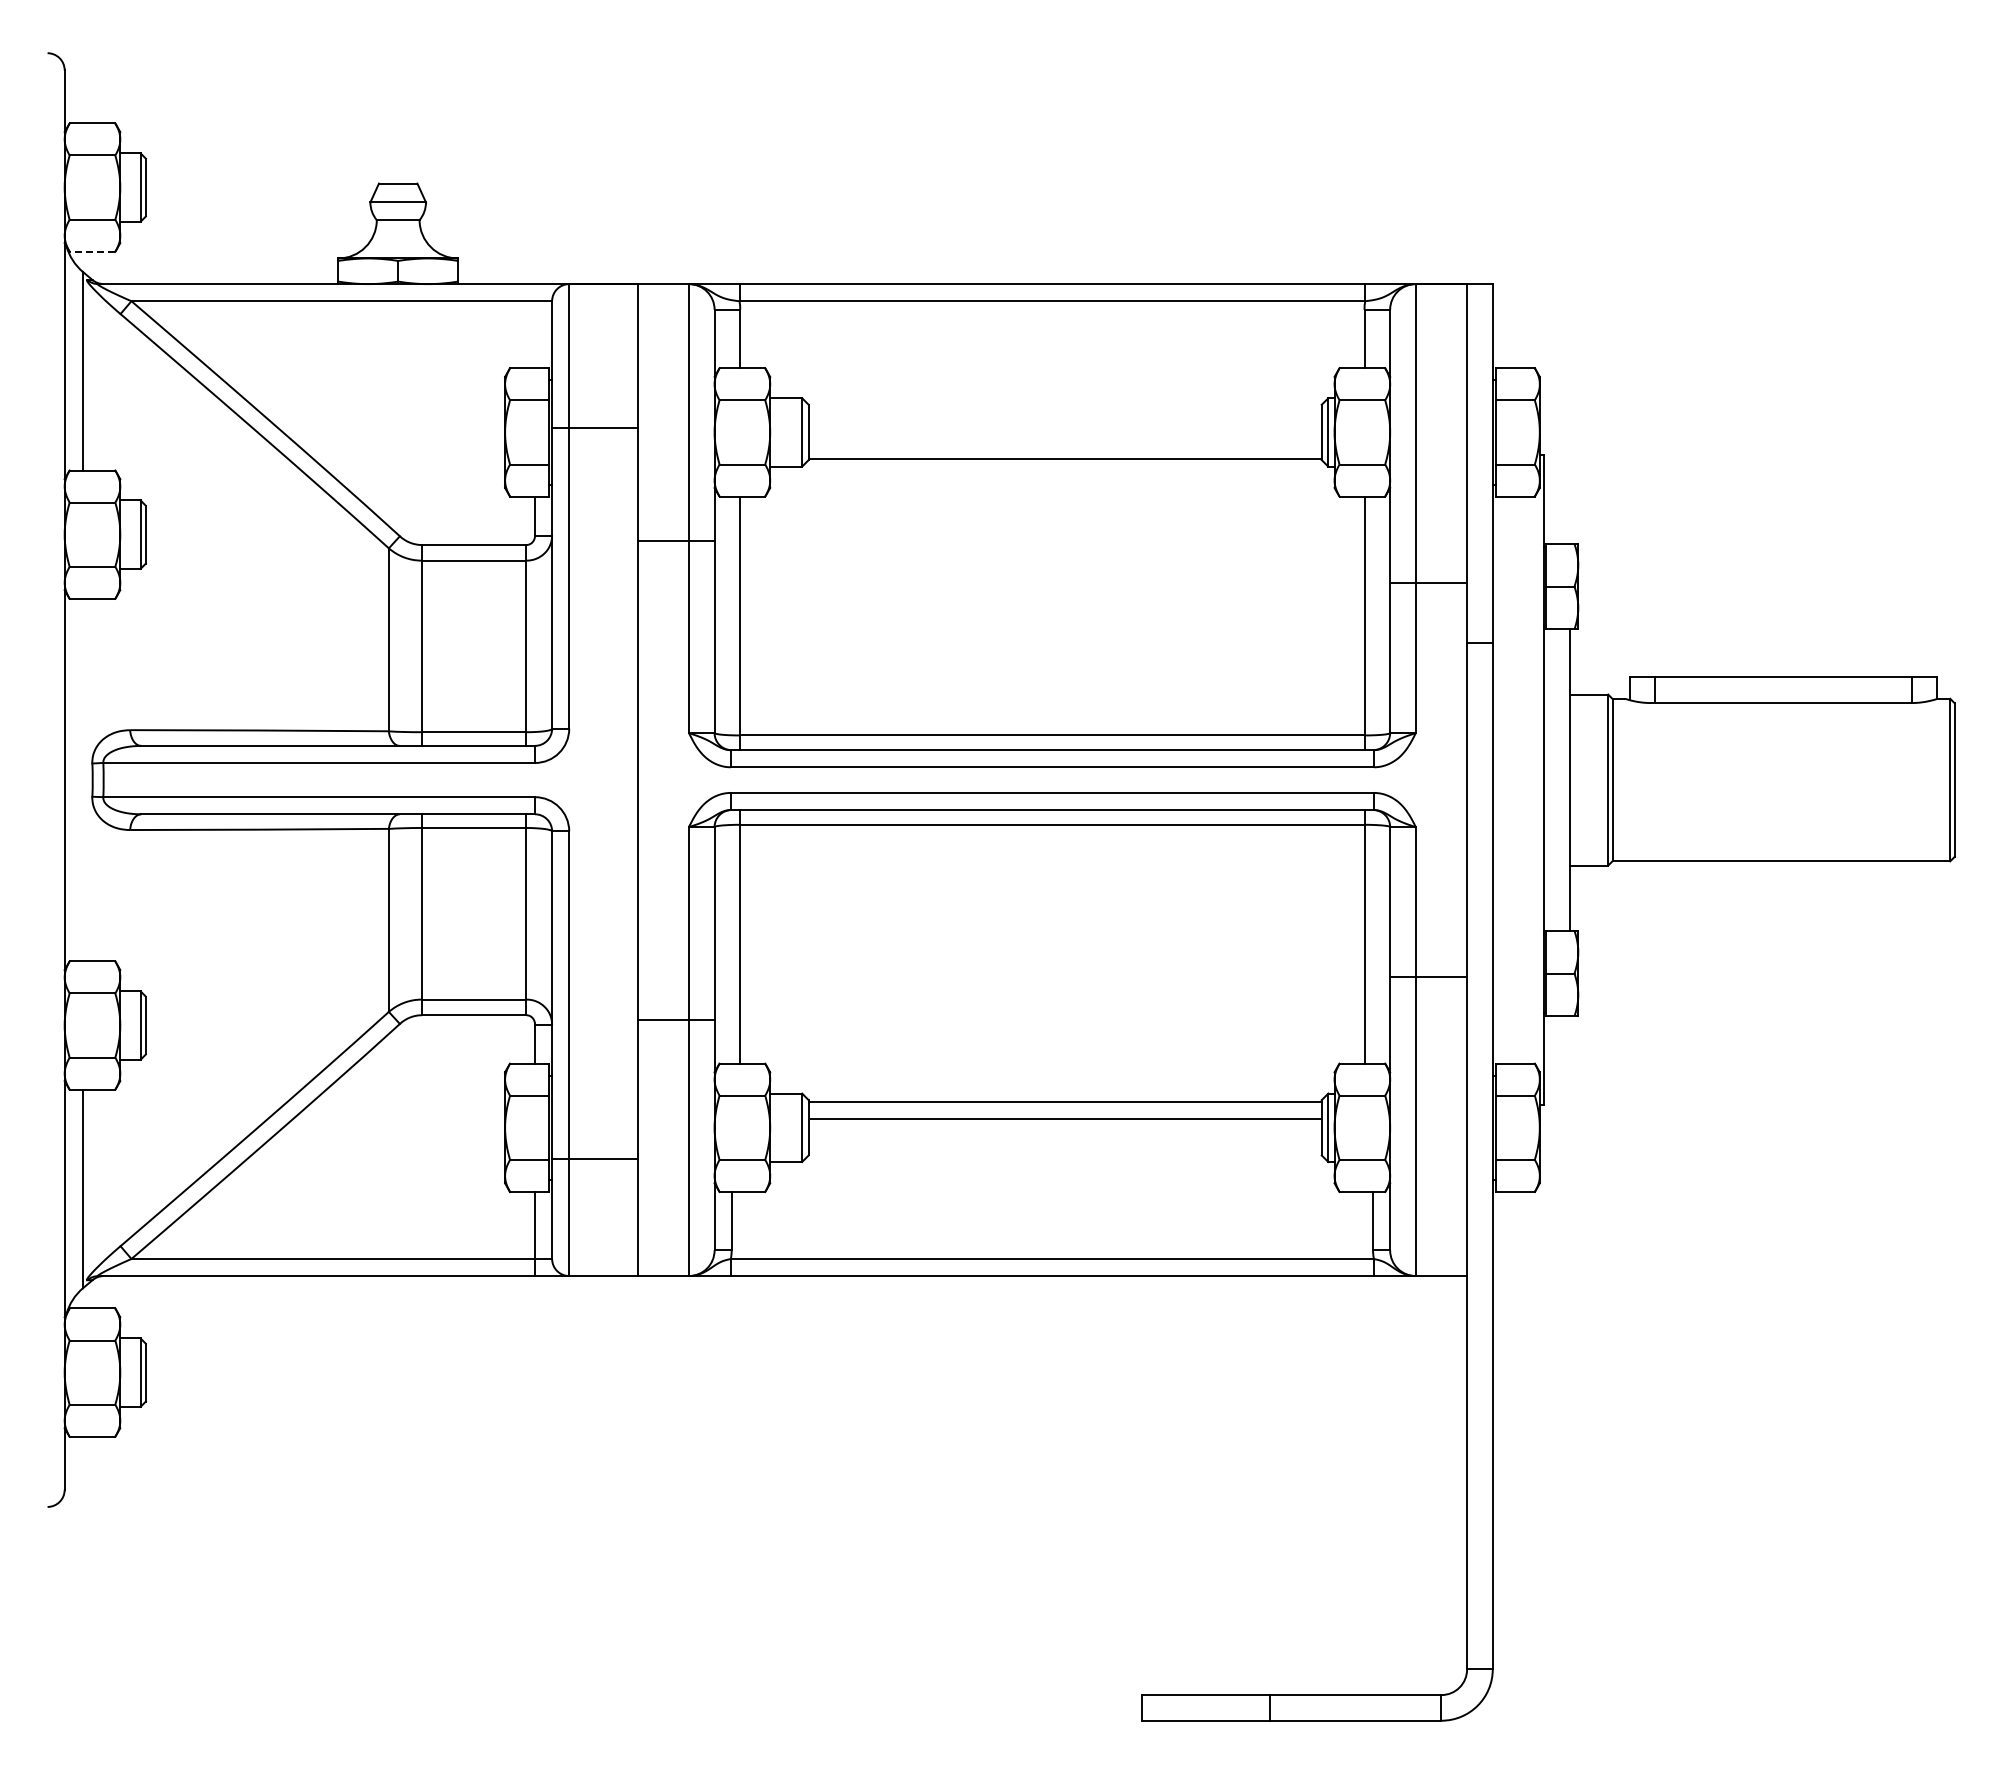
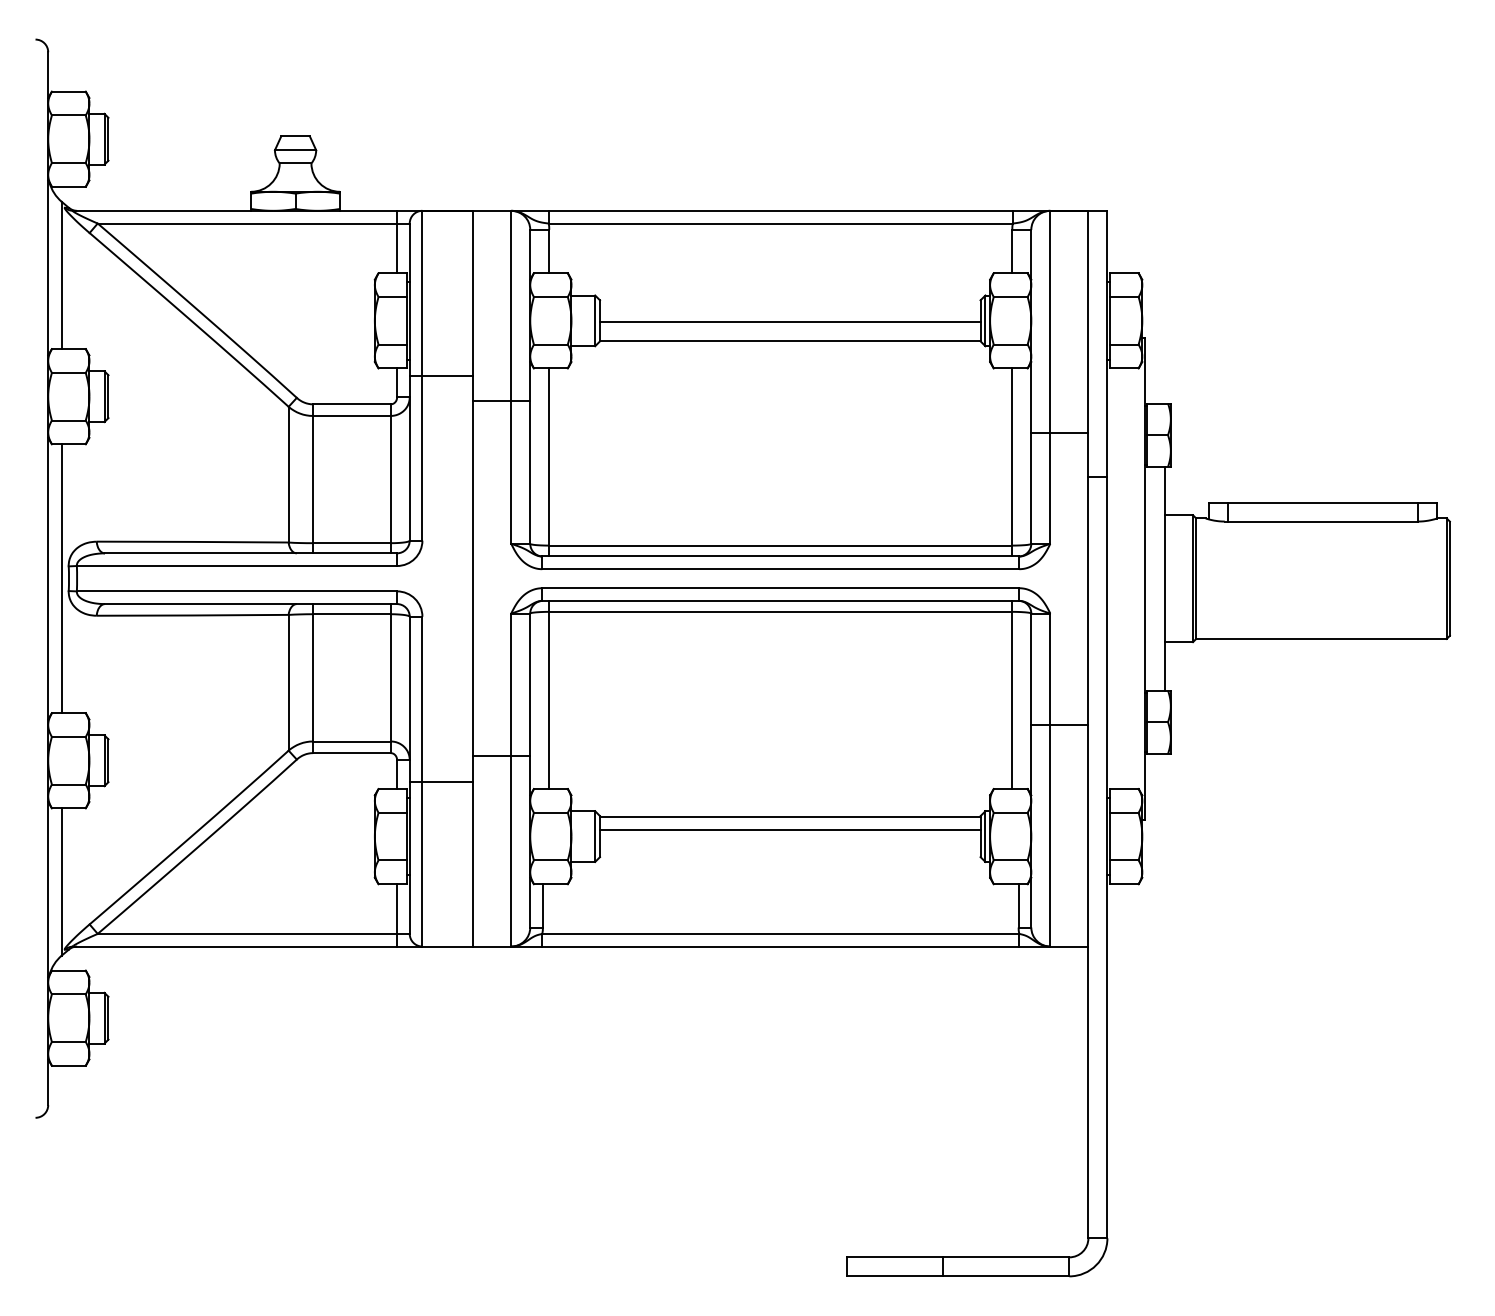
line: (92, 251) -> (68, 186), dashed -> solid
line: (535, 326) -> (397, 242), added
line: (594, 428) -> (441, 375), moved
line: (1064, 433) -> (789, 321), added
line: (83, 779) -> (62, 578), added
line: (594, 1158) -> (441, 781), moved

